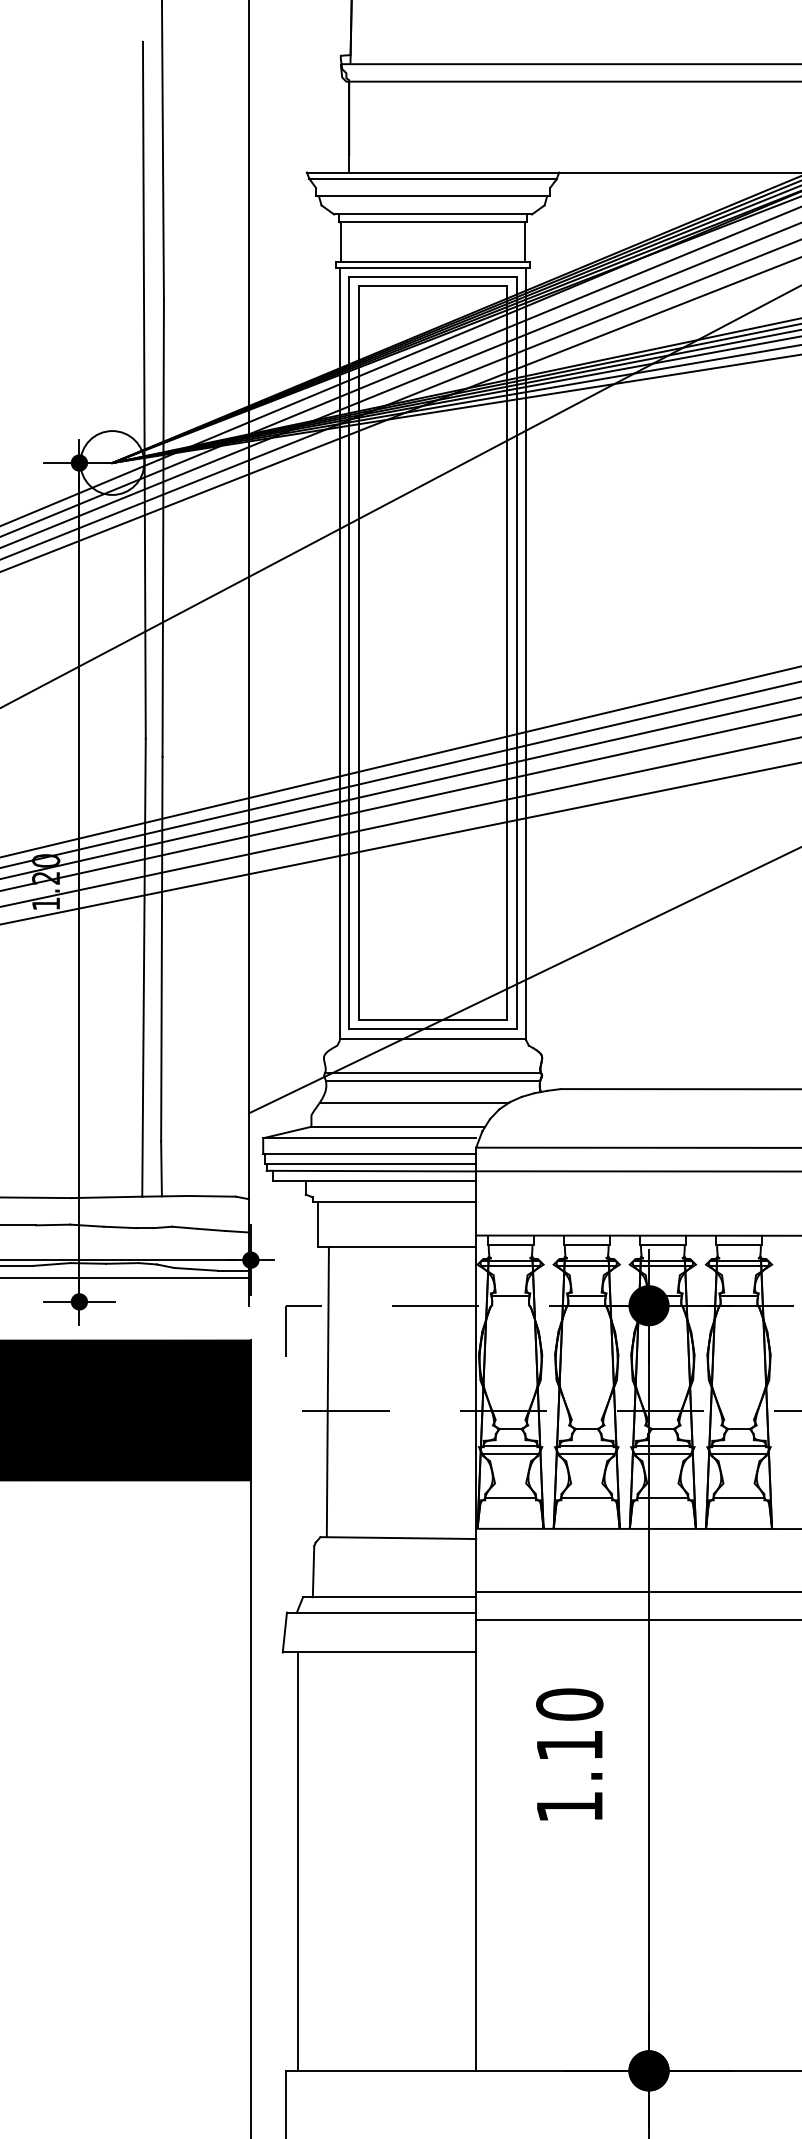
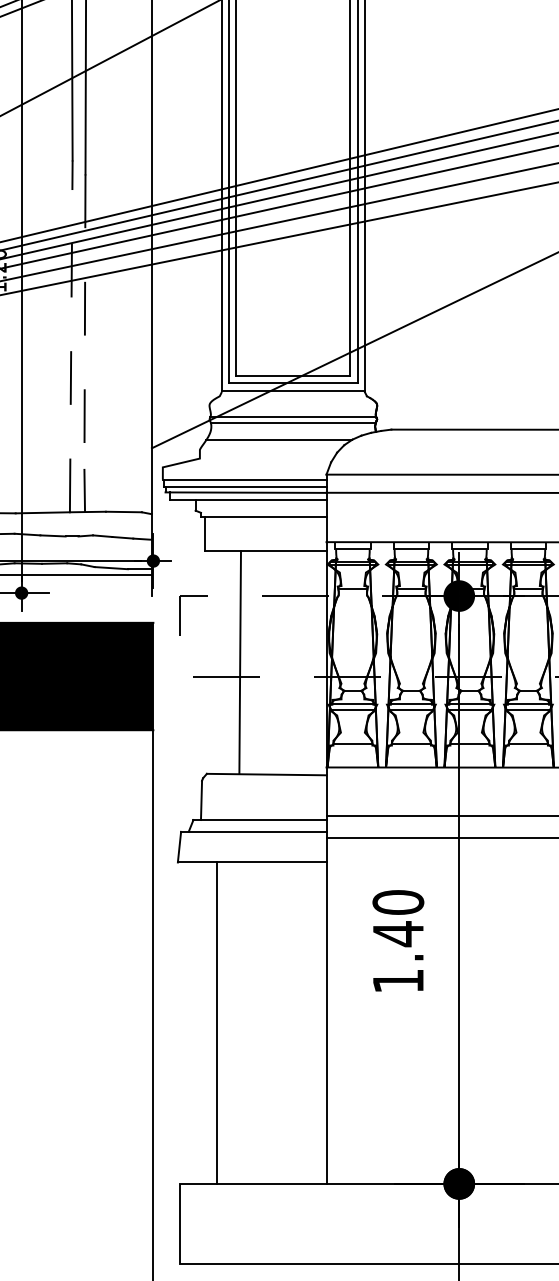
line: (161, 949) -> (84, 322), solid -> dashed
line: (144, 967) -> (71, 336), solid -> dashed
line: (398, 1126) -> (266, 458), removed
line: (369, 1138) -> (244, 467), removed
line: (327, 1391) -> (239, 661), moved
text: (569, 1745) -> (398, 933), 1.10 -> 1.40
line: (297, 1861) -> (216, 1023), moved

